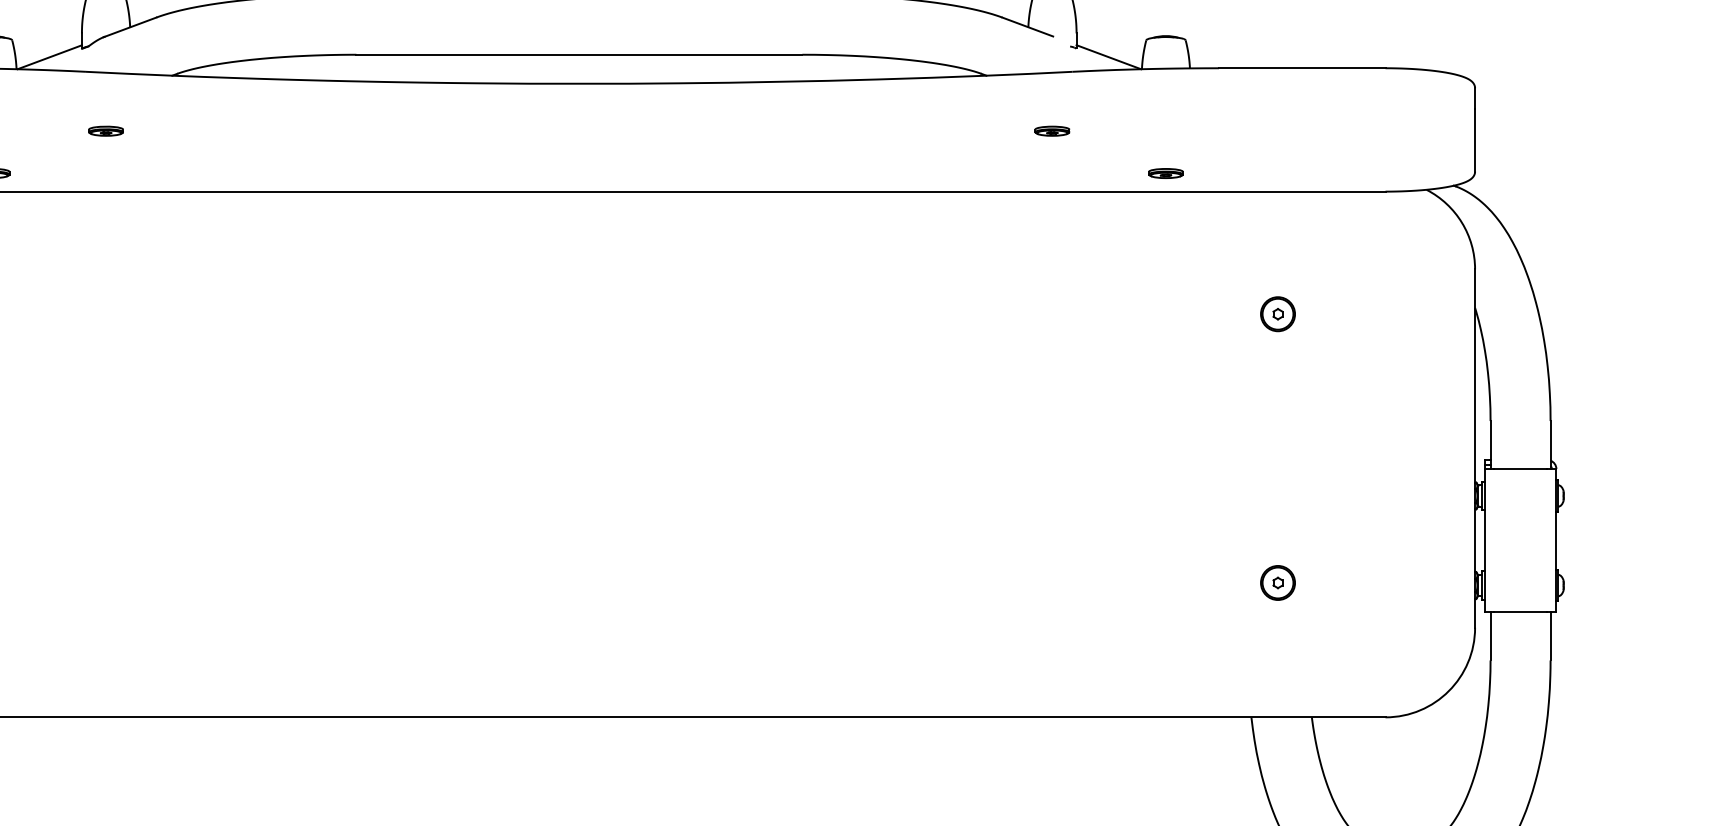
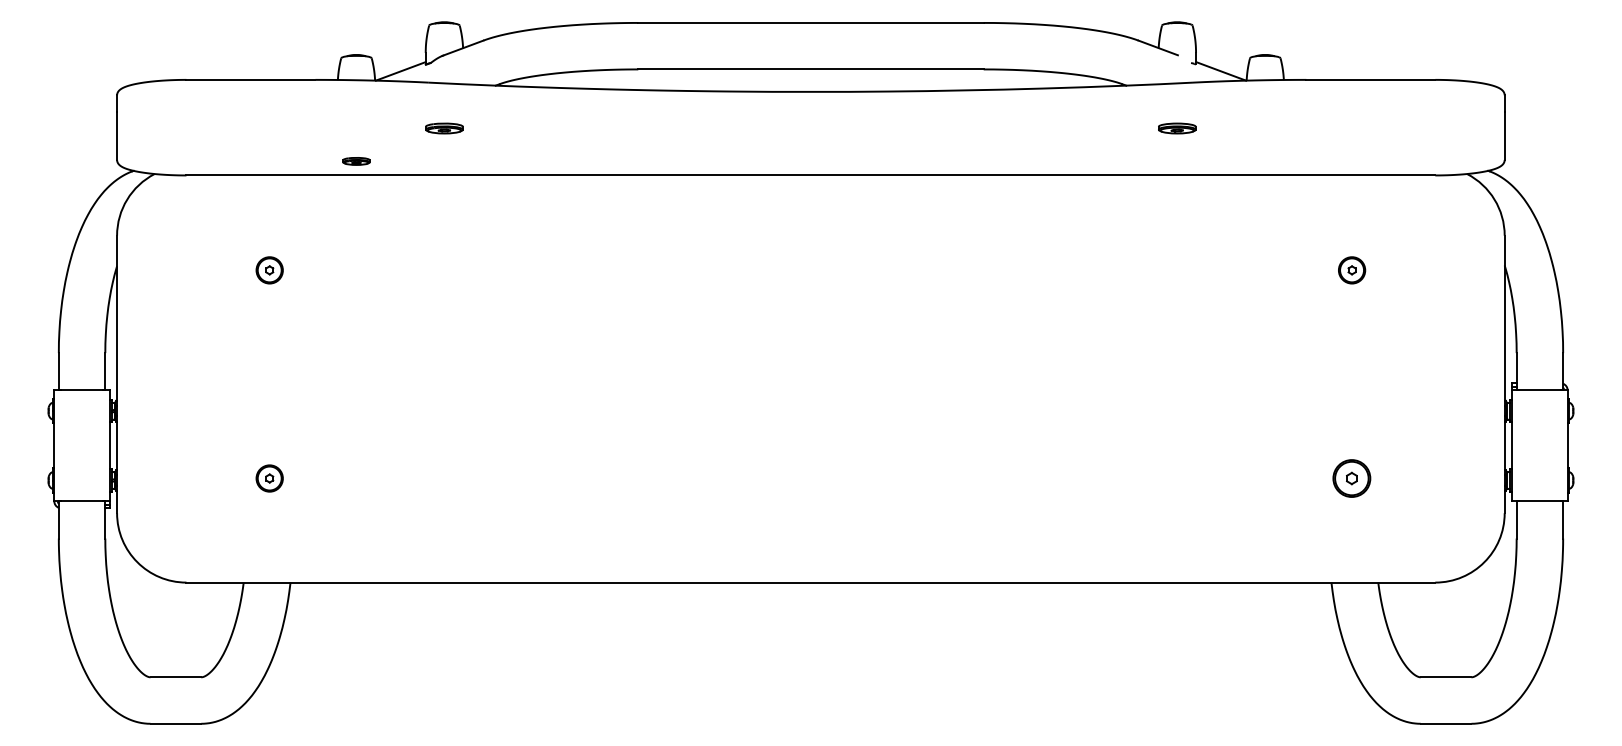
part: (106, 131) -> (444, 128), size x1.4
part: (1052, 131) -> (1177, 128), size x1.4
part: (1166, 173) -> (1265, 161), removed
part: (1278, 582) -> (1352, 478), size x1.4

